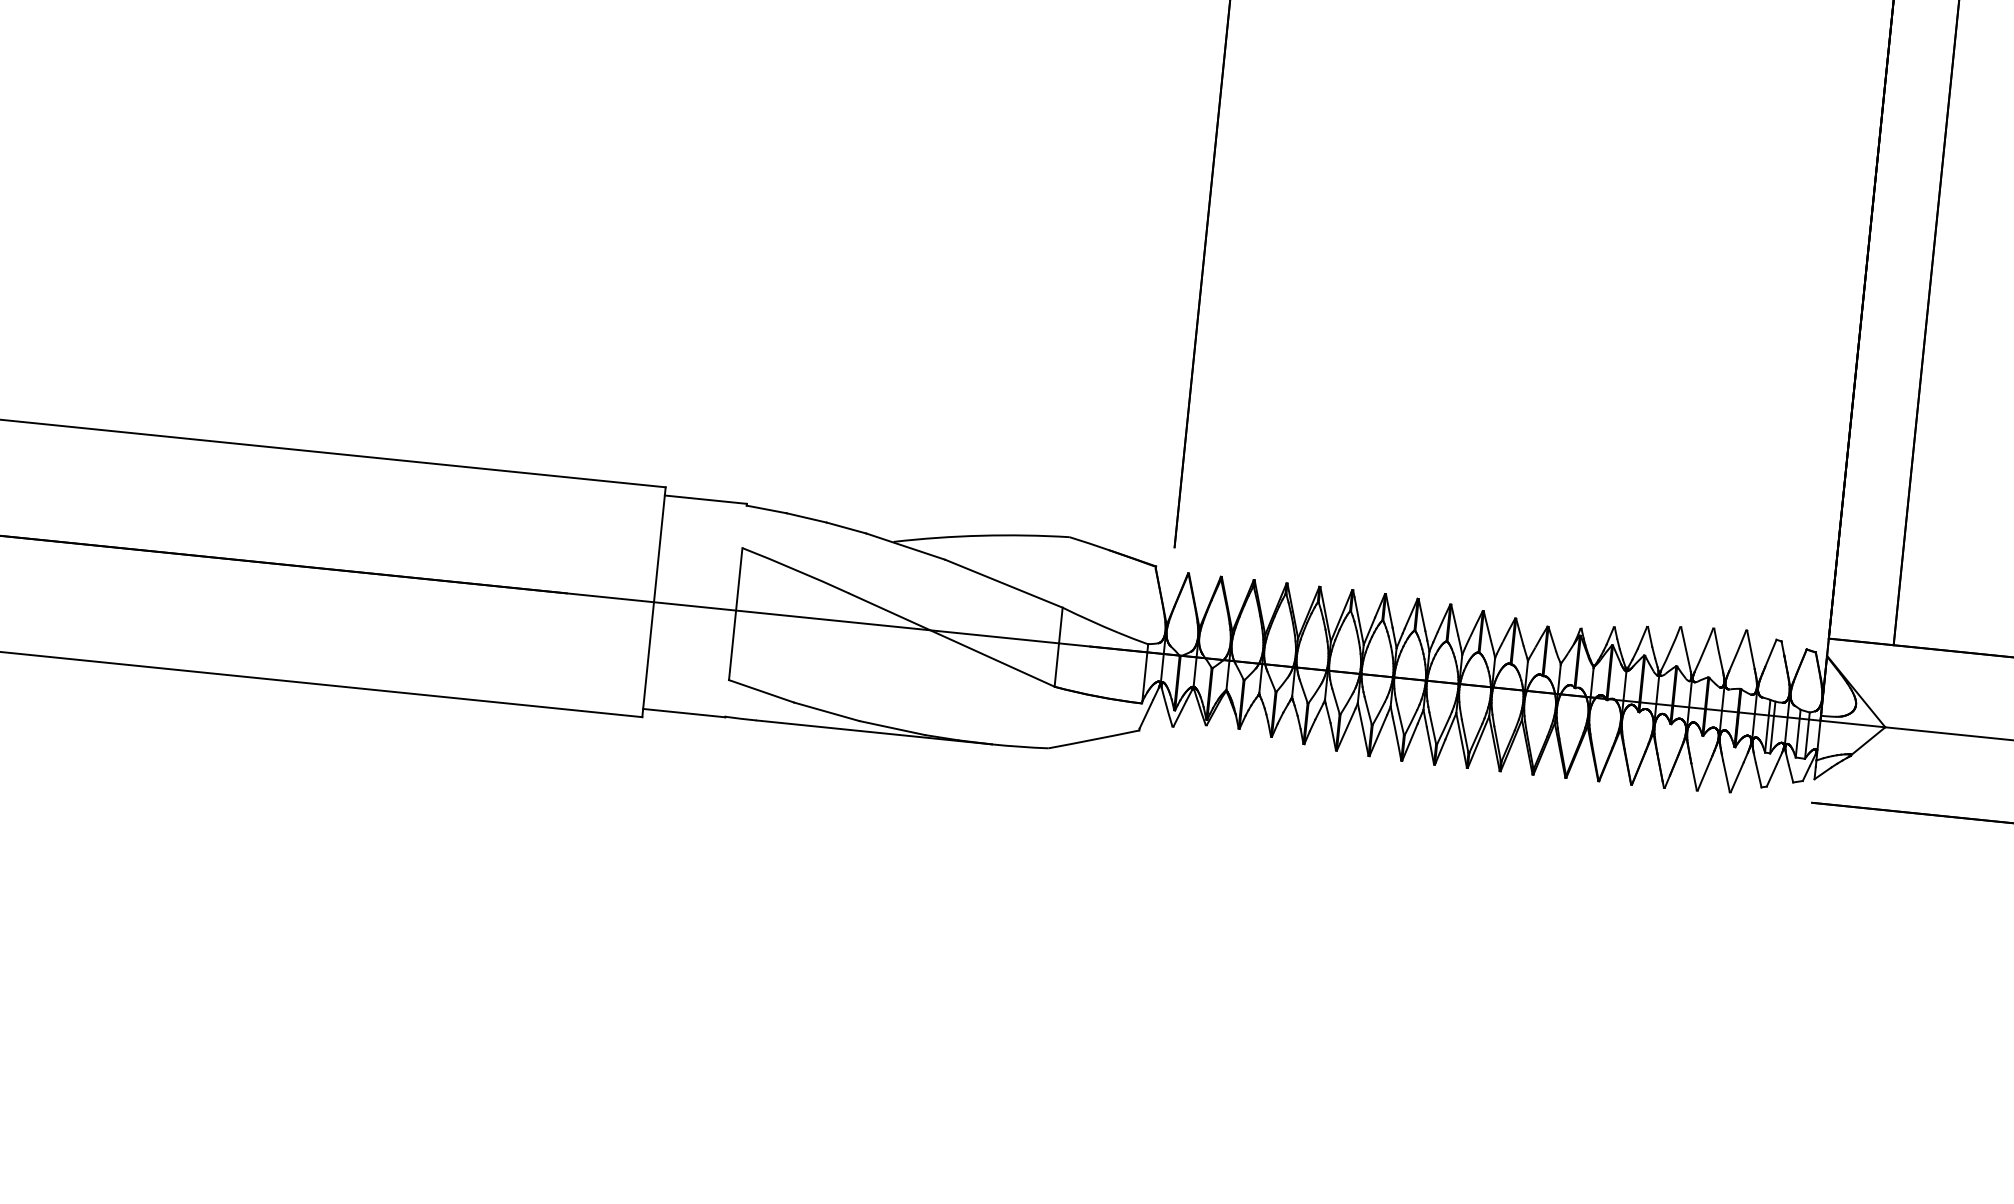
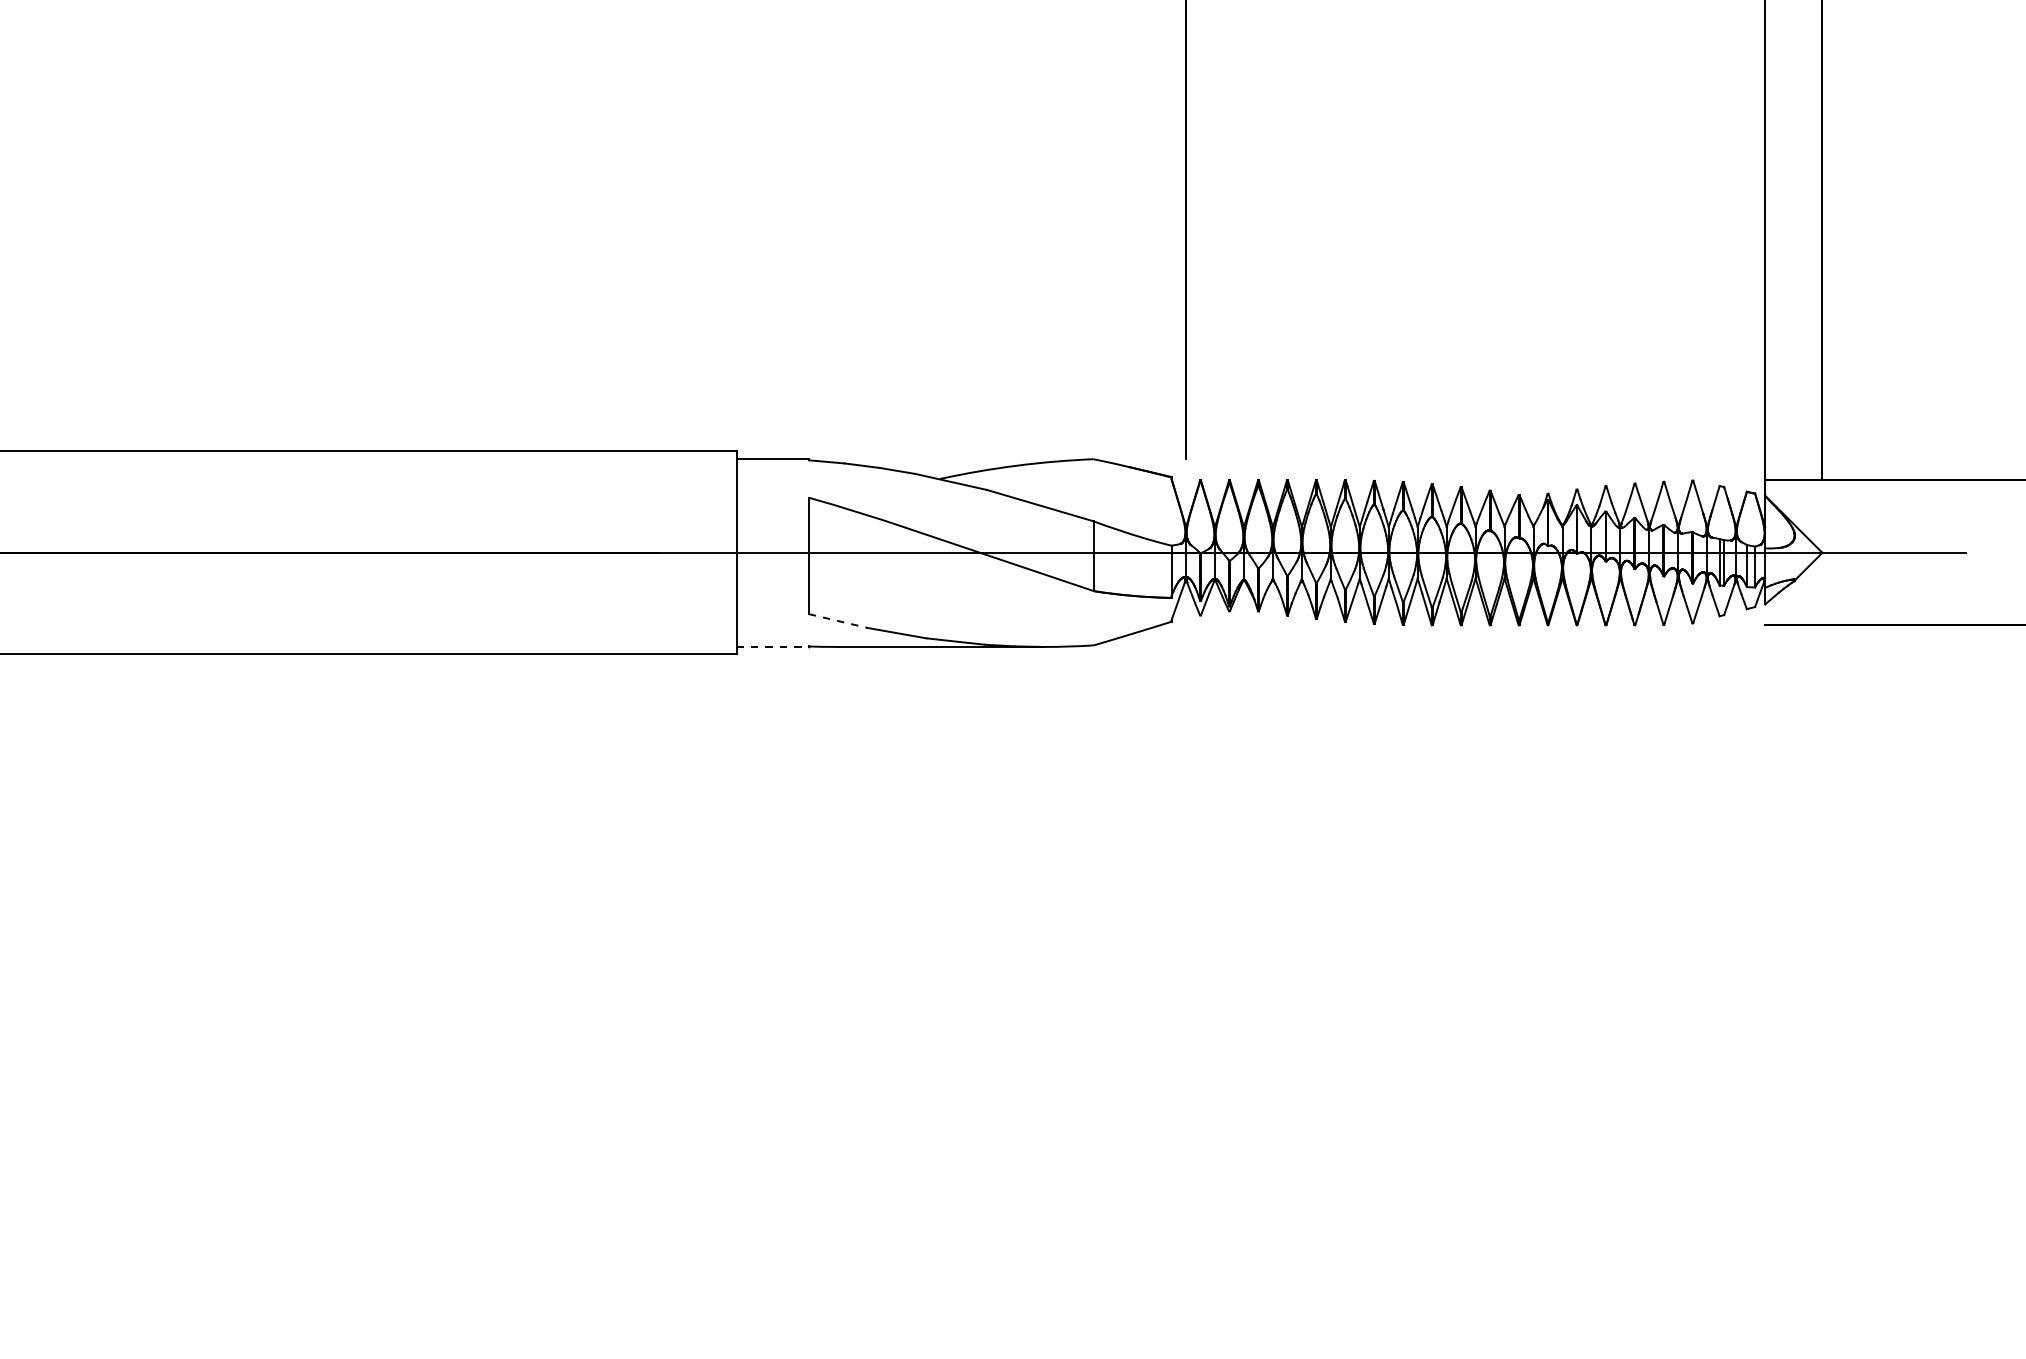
line: (761, 691) -> (838, 621), solid -> dashed
line: (685, 712) -> (773, 646), solid -> dashed

